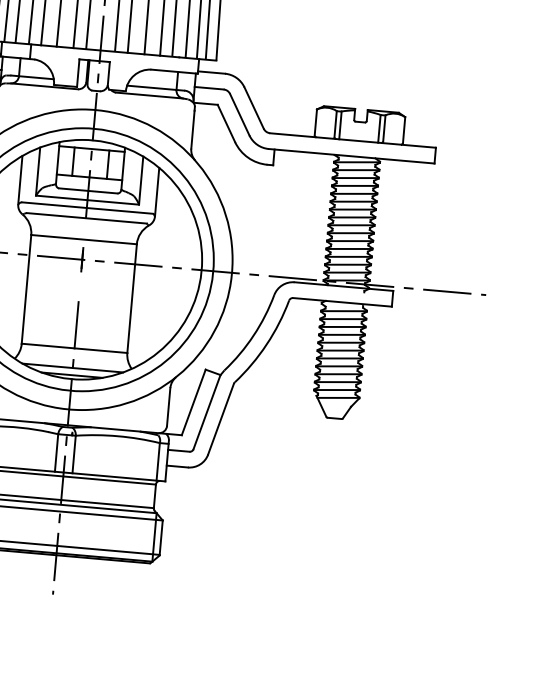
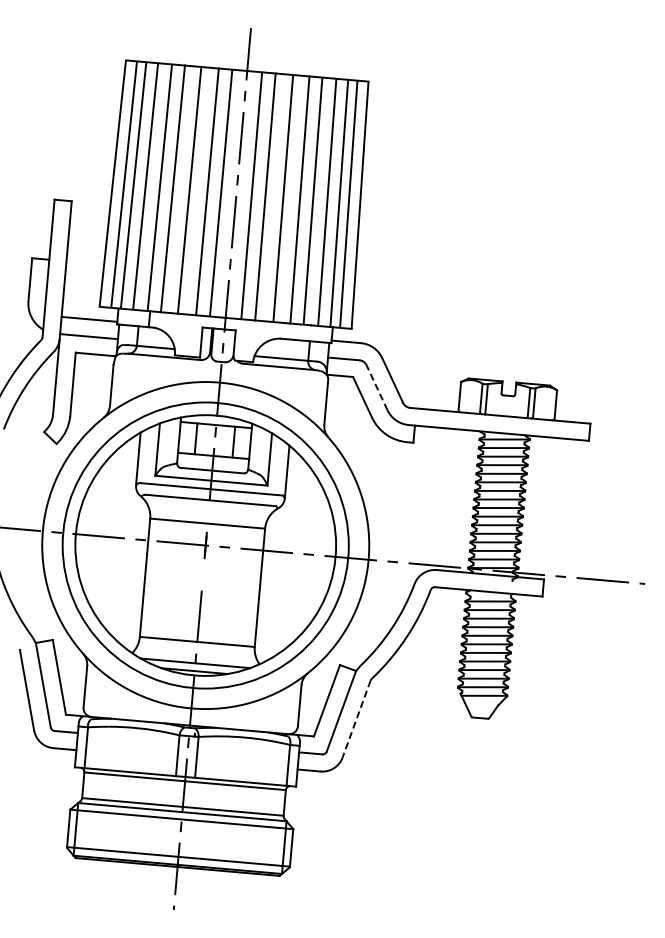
line: (240, 114) -> (377, 387), solid -> dashed
line: (220, 418) -> (356, 718), solid -> dashed

